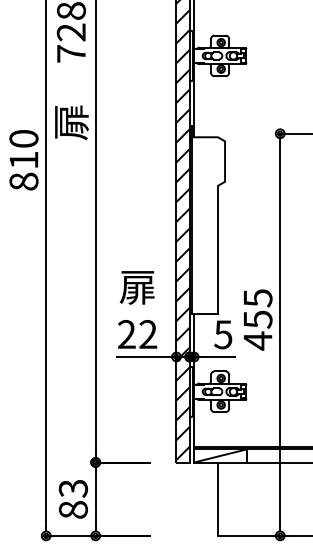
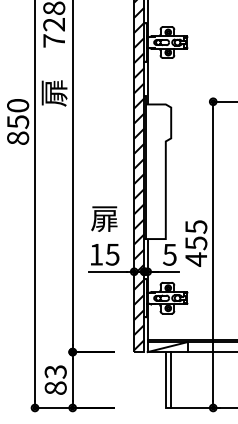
text: (23, 160) -> (17, 122), 810 -> 850
text: (137, 334) -> (104, 254), 22 -> 15
line: (225, 498) -> (171, 379), added

